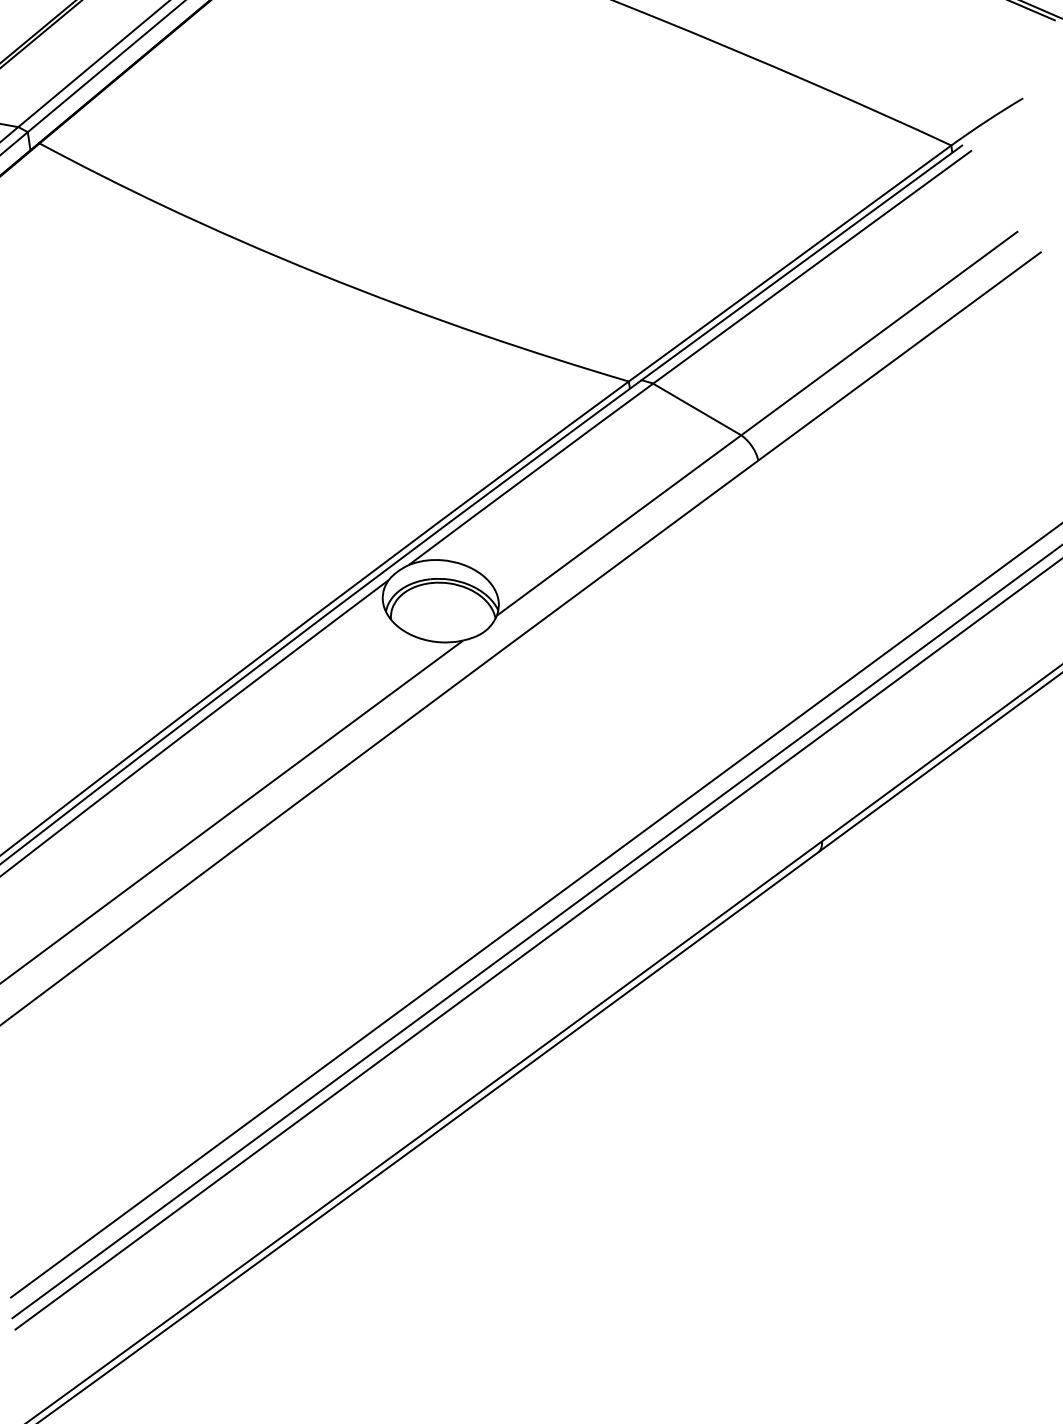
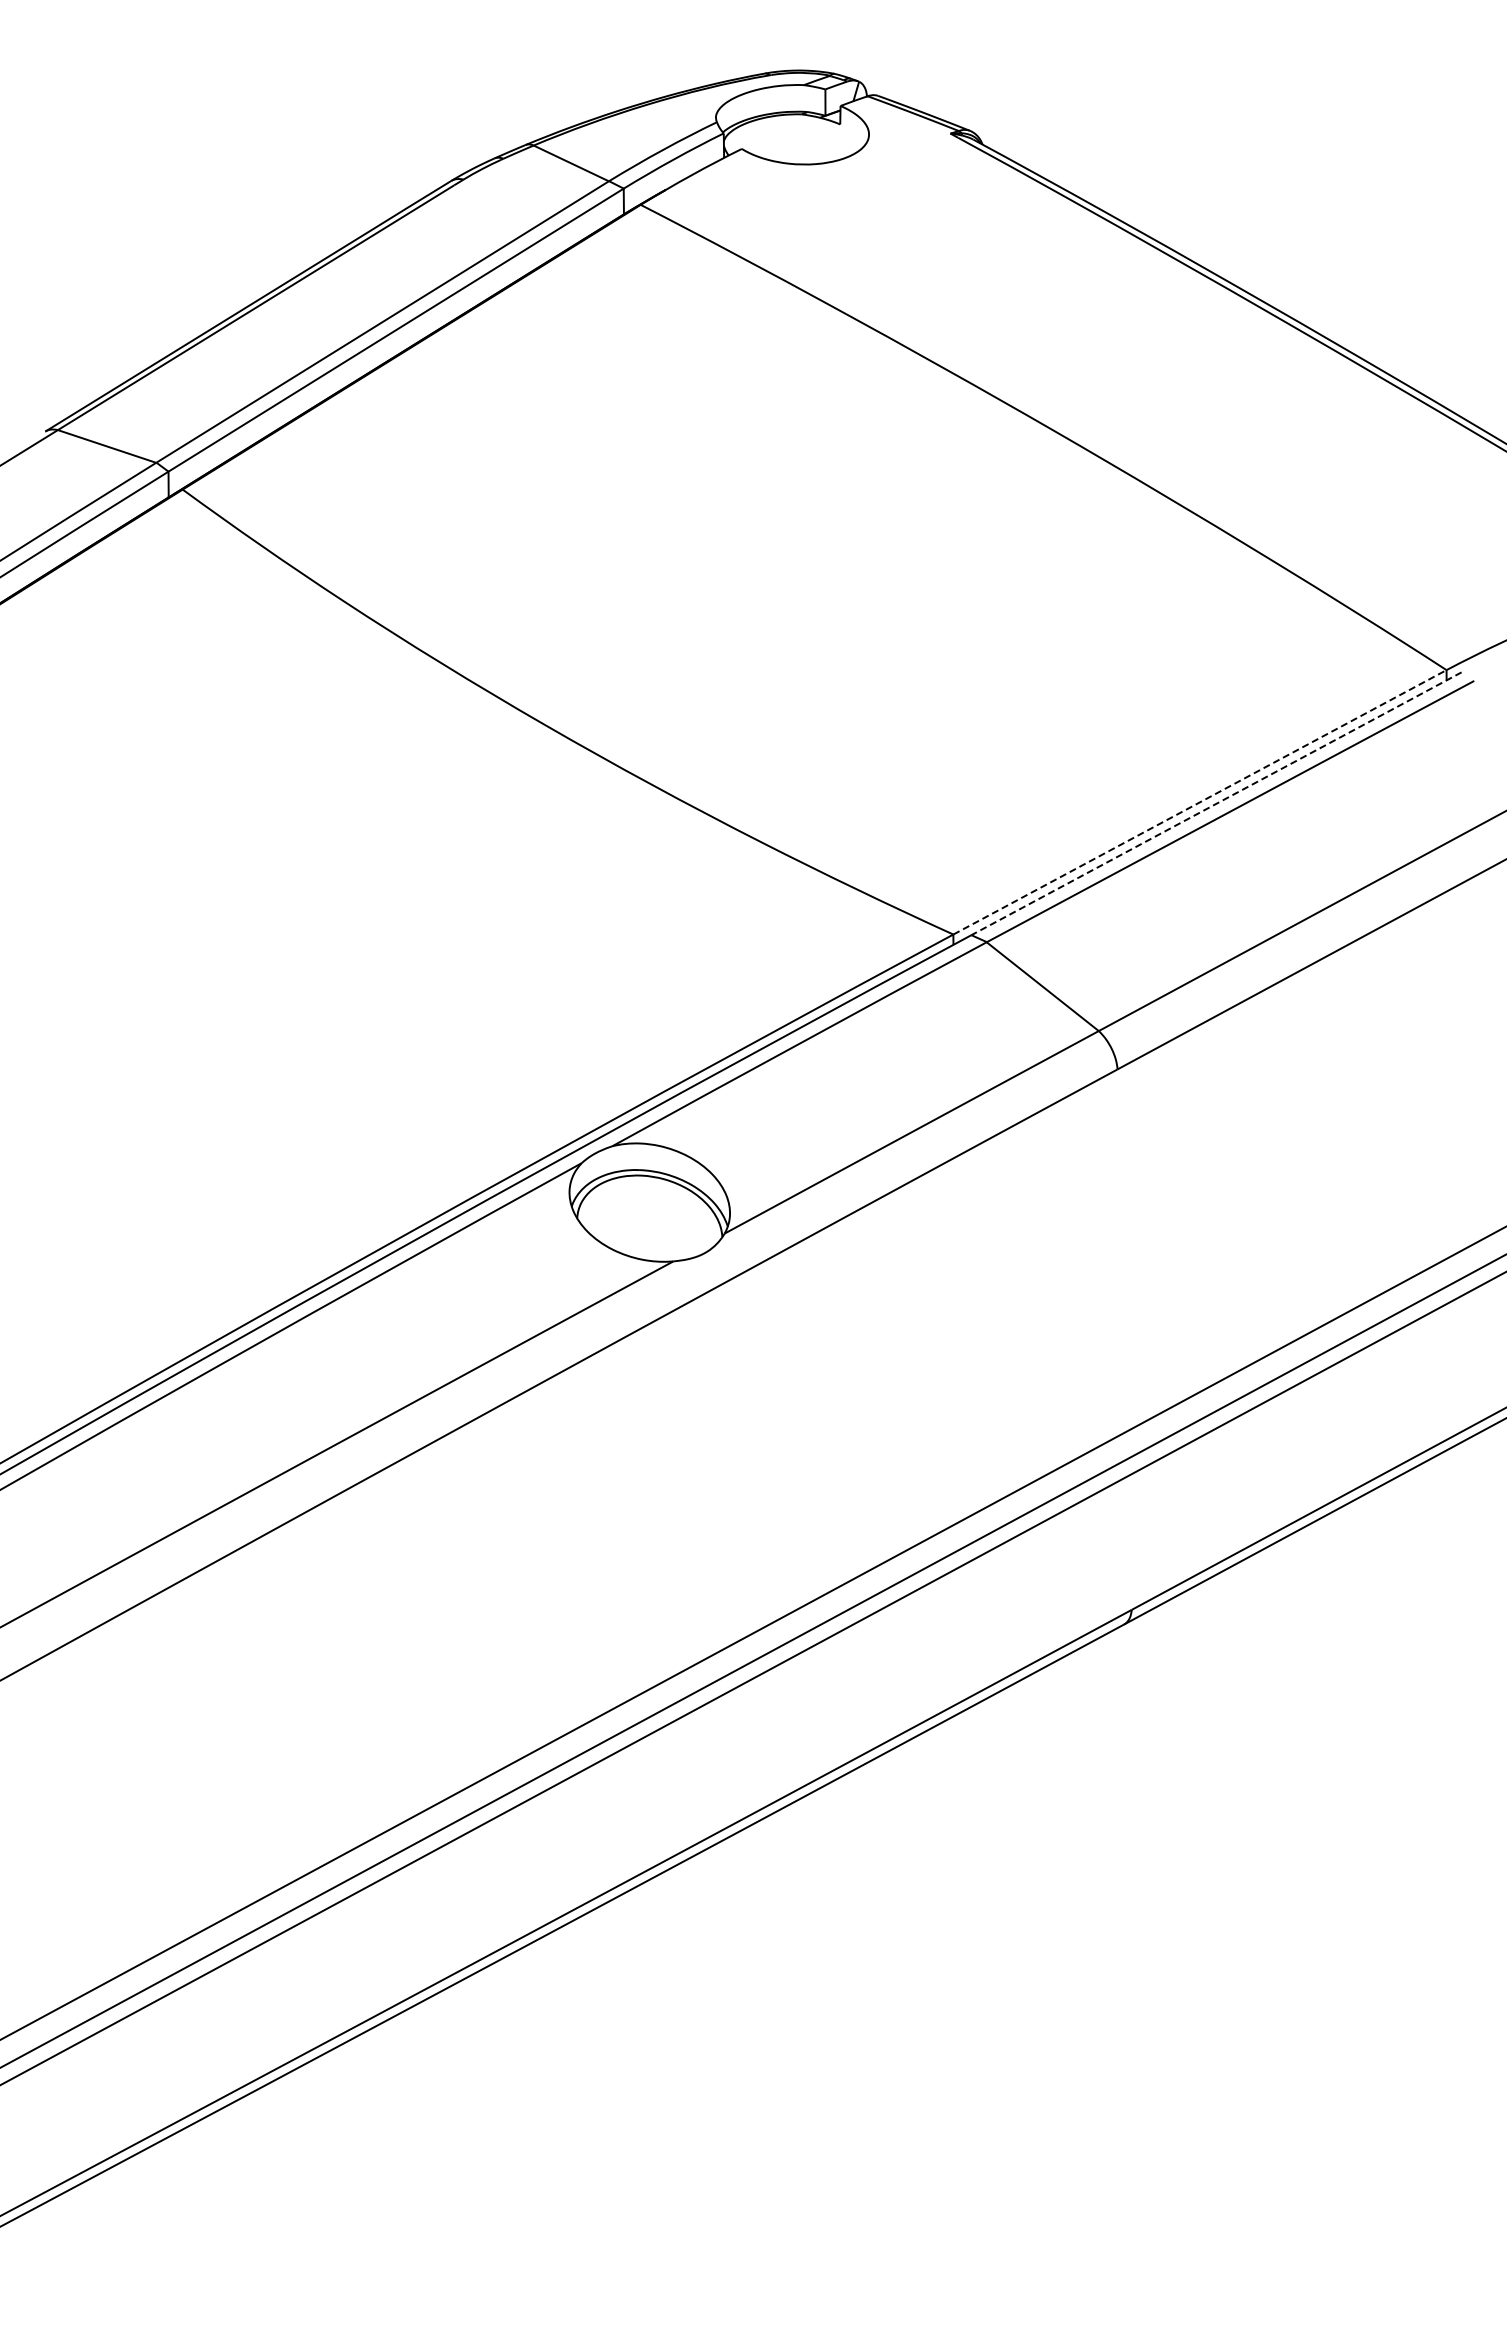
line: (789, 263) -> (1199, 802), solid -> dashed
line: (801, 263) -> (1216, 804), solid -> dashed

